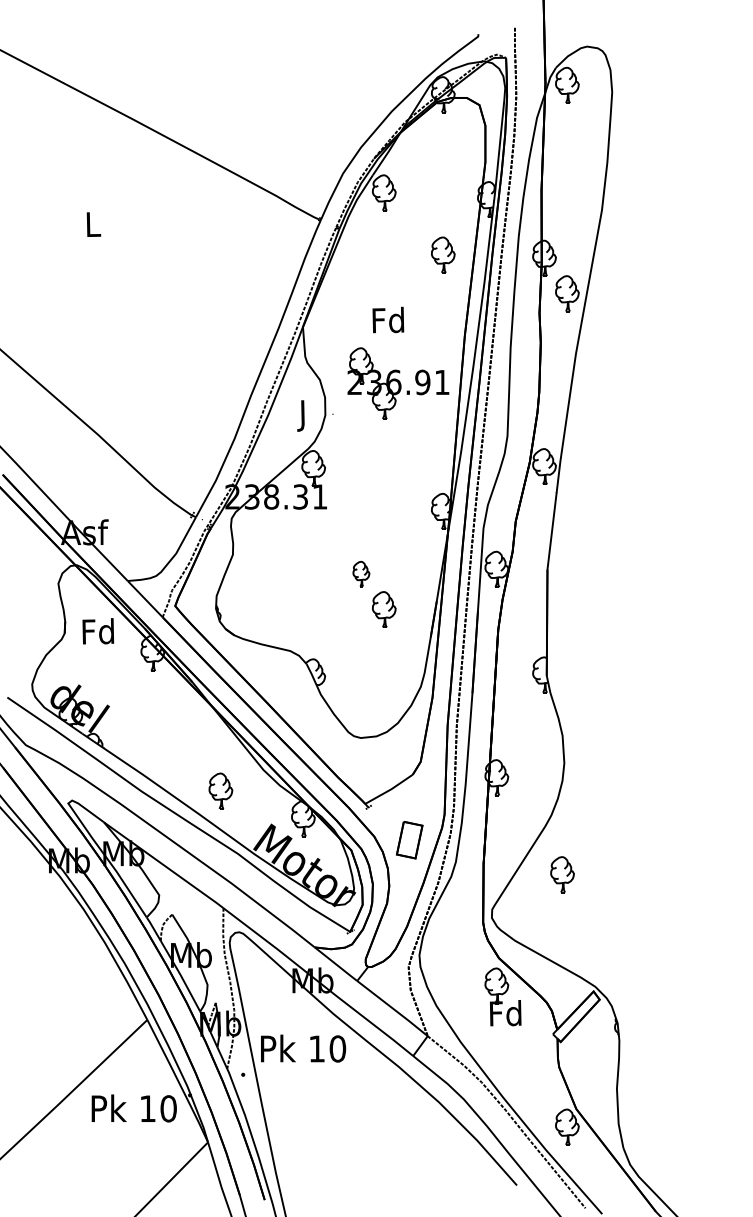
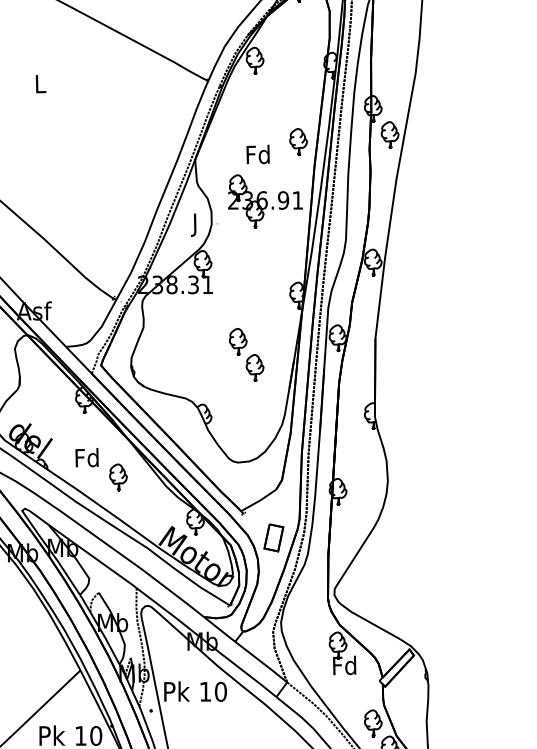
part: (443, 254) -> (298, 141), moved
part: (361, 573) -> (238, 341), size x1.43
text: (98, 631) -> (87, 457), moved
part: (220, 790) -> (118, 476), moved
part: (562, 874) -> (373, 723), moved

